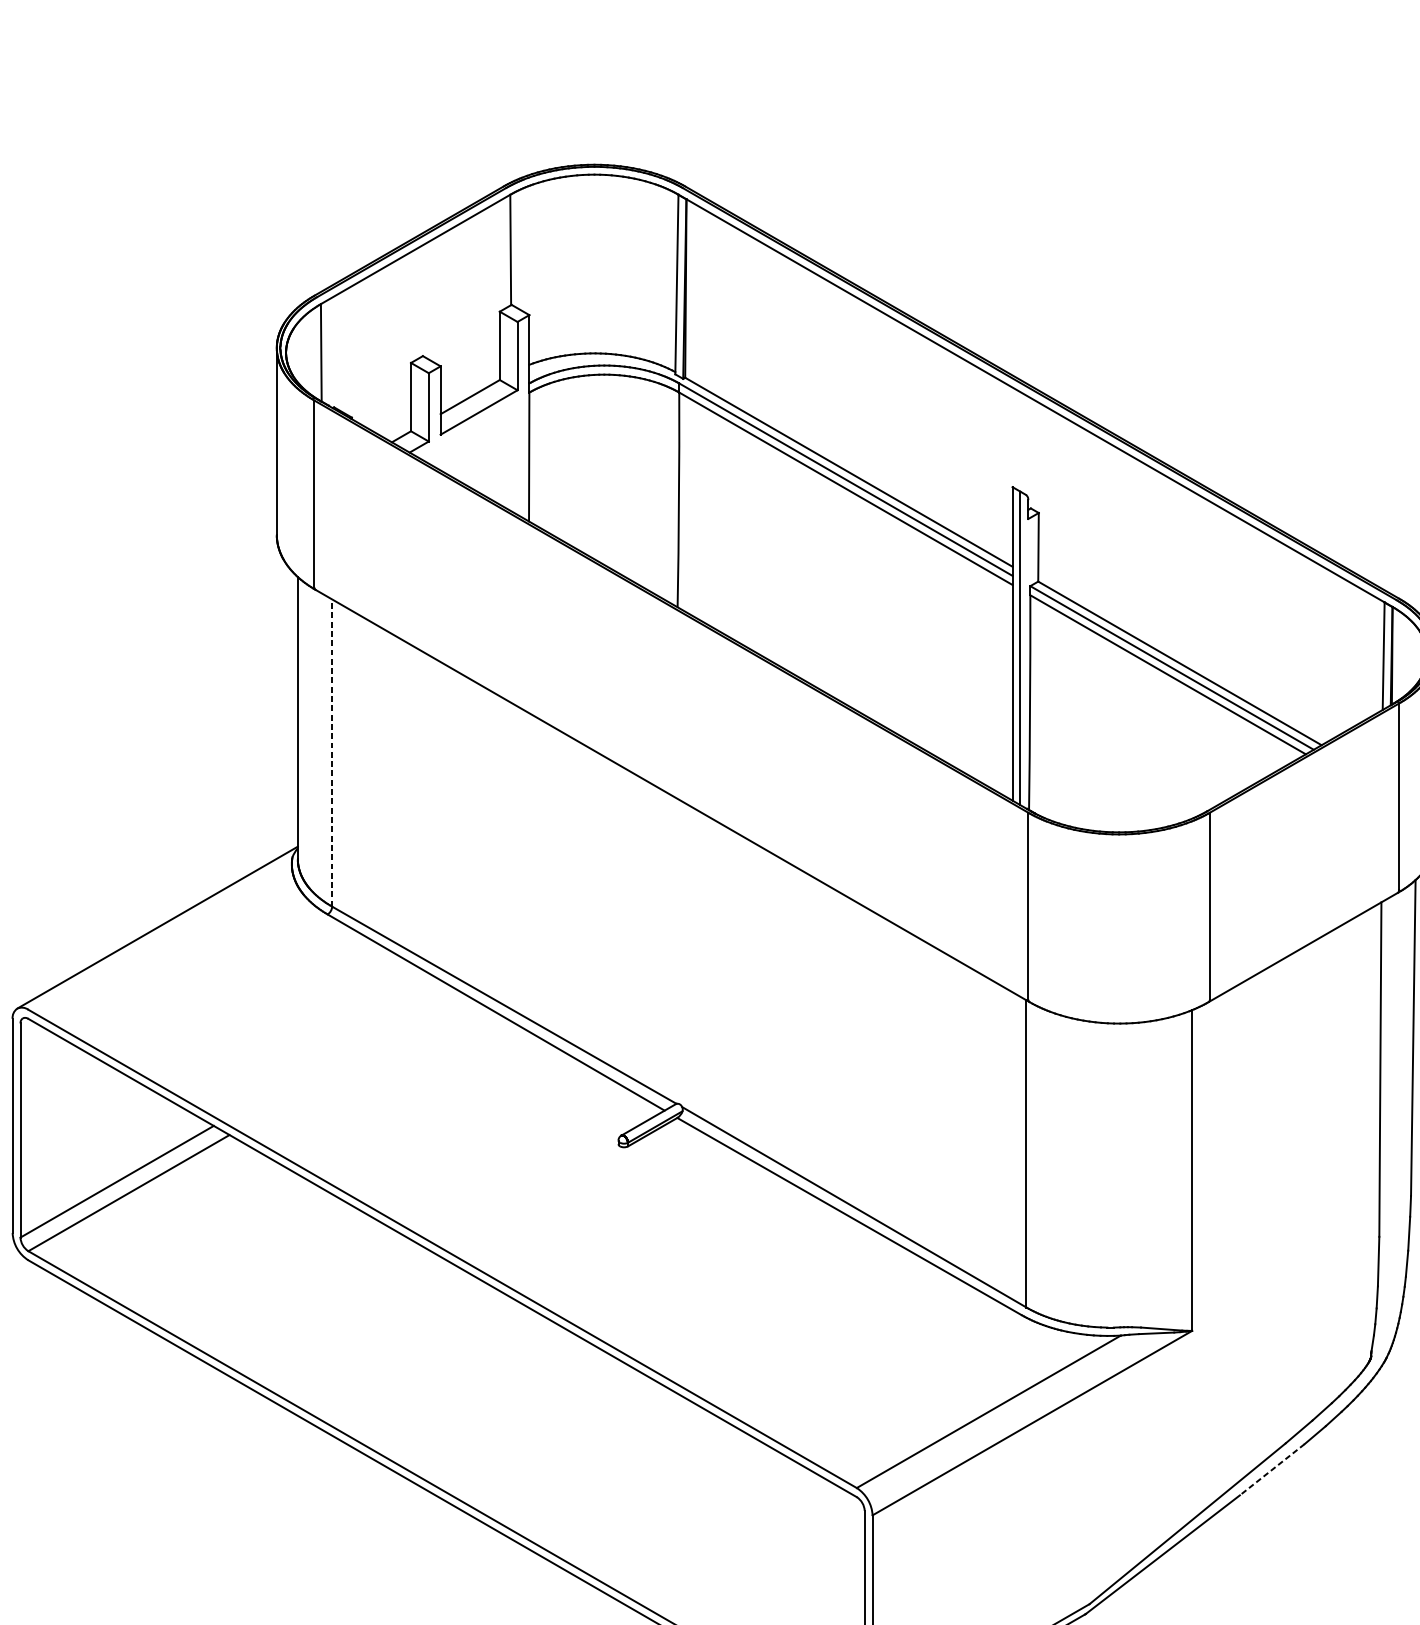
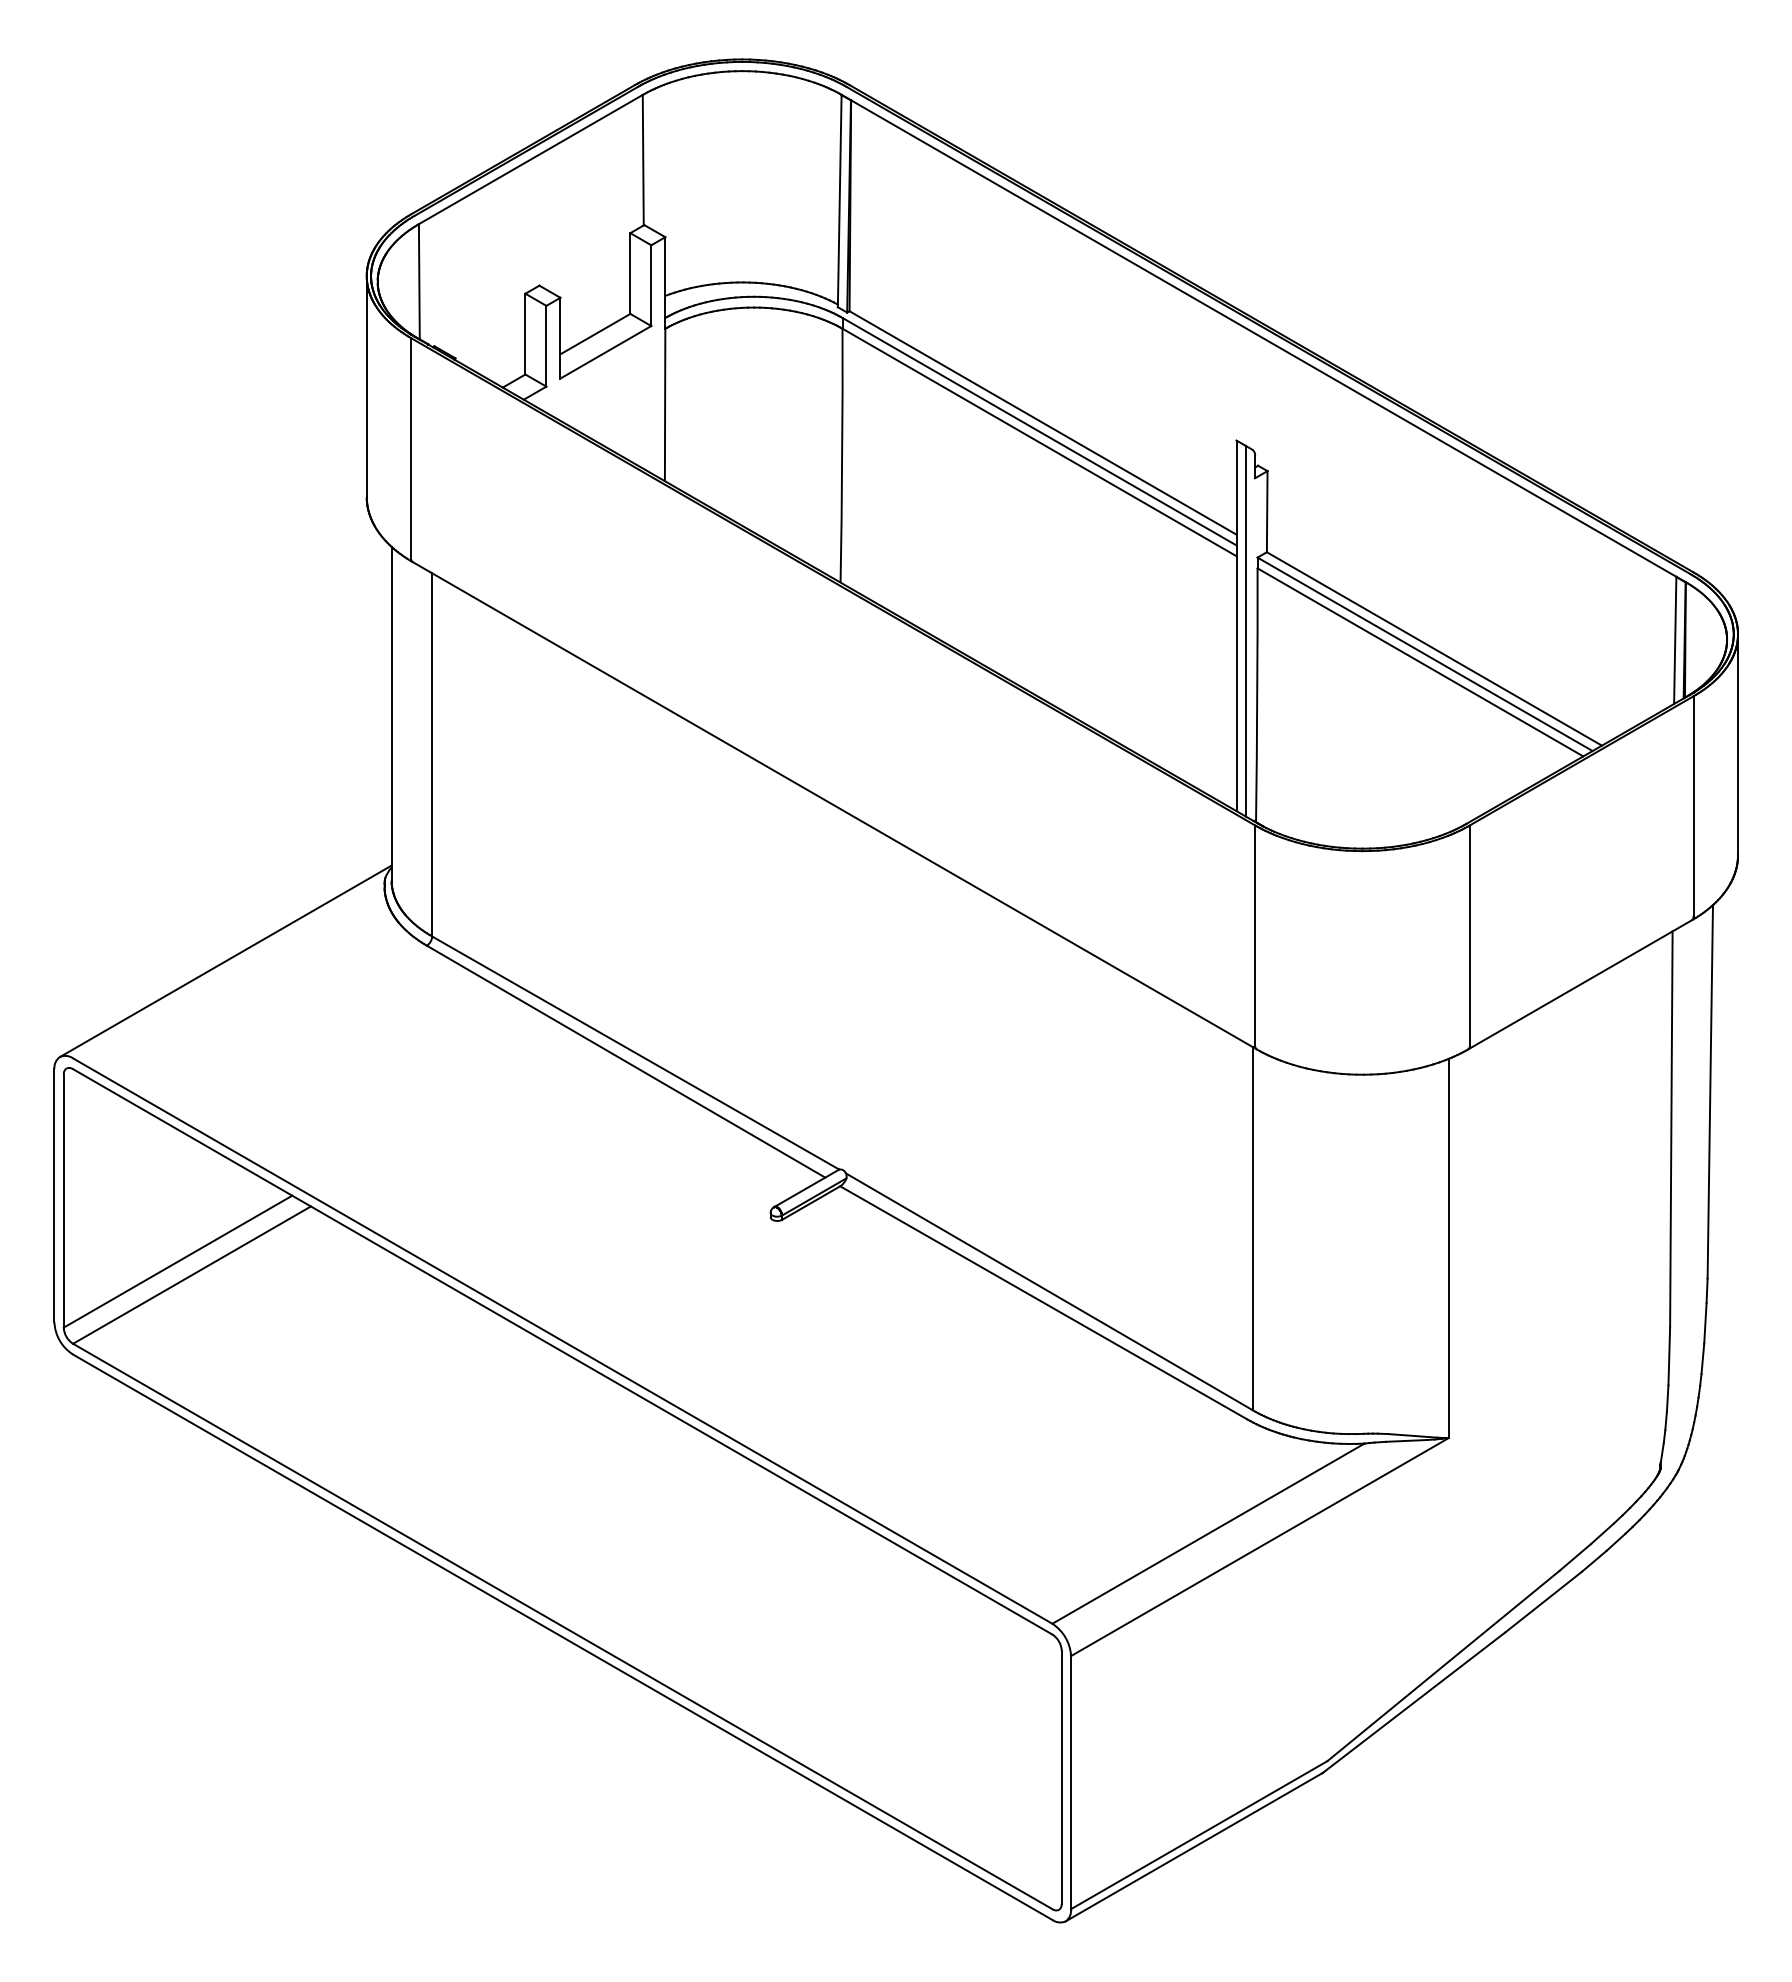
line: (332, 752) -> (432, 754), dashed -> solid
line: (1272, 1470) -> (1543, 1602), dashed -> solid

